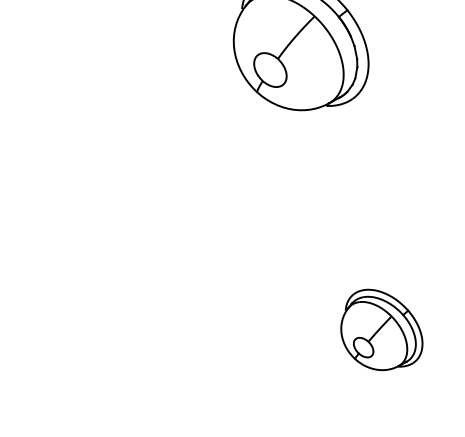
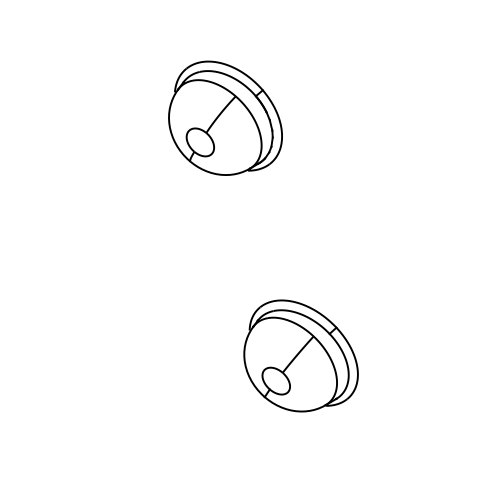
part: (381, 329) -> (300, 355), size x1.67

